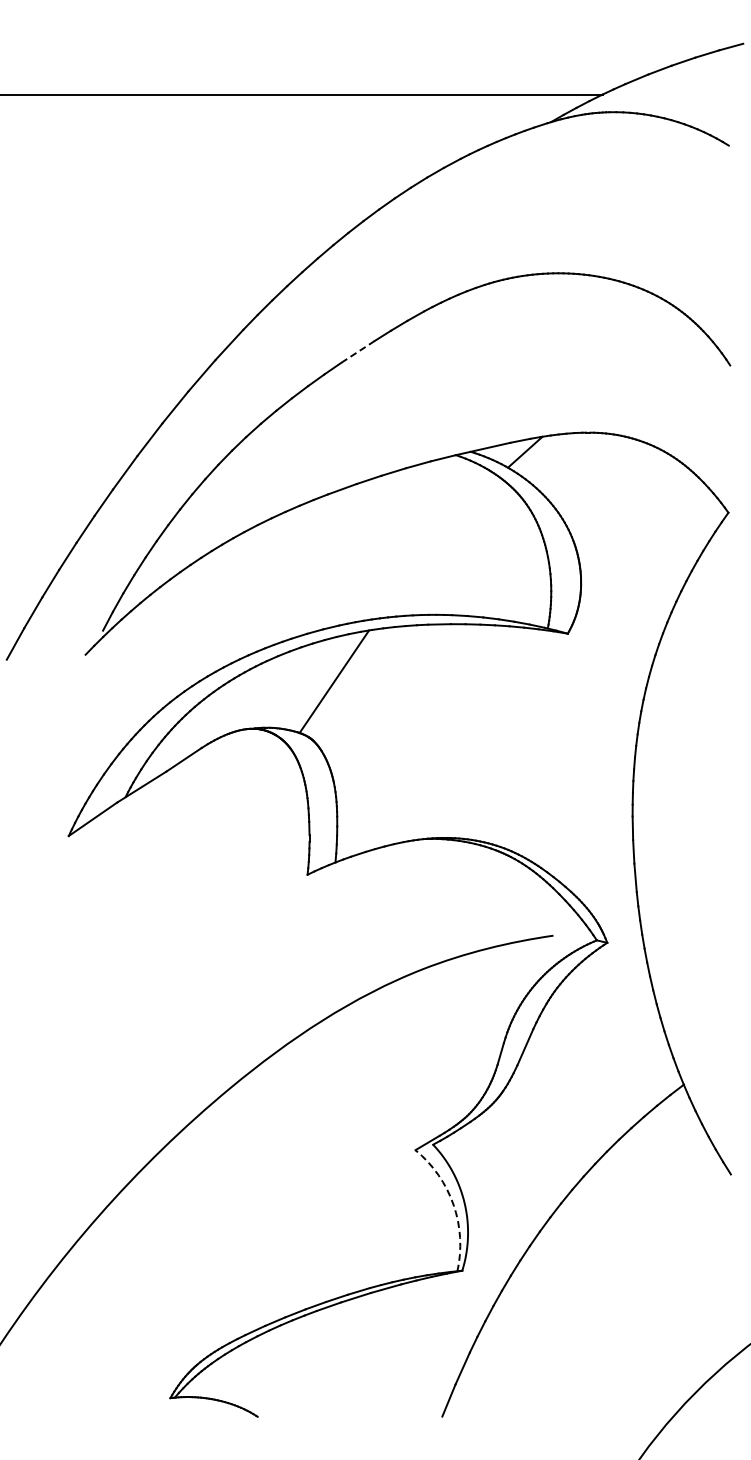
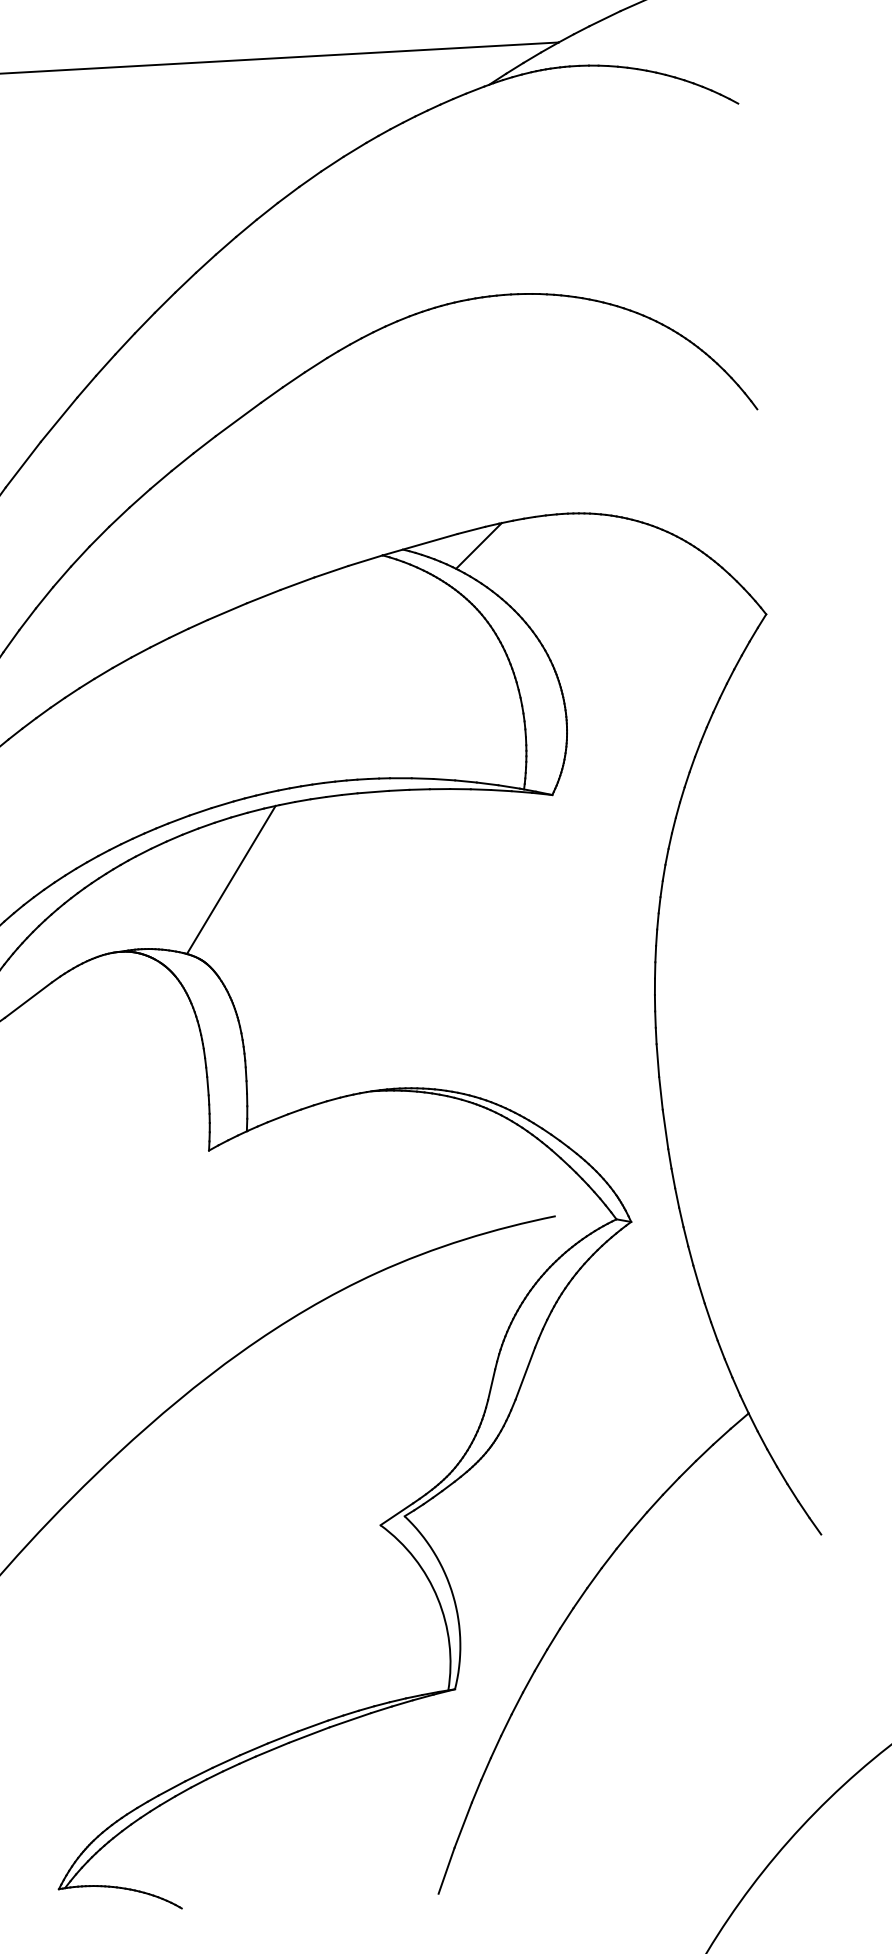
line: (357, 352) -> (237, 420), dashed -> solid
arc: (453, 1204) -> (437, 1597), dashed -> solid

